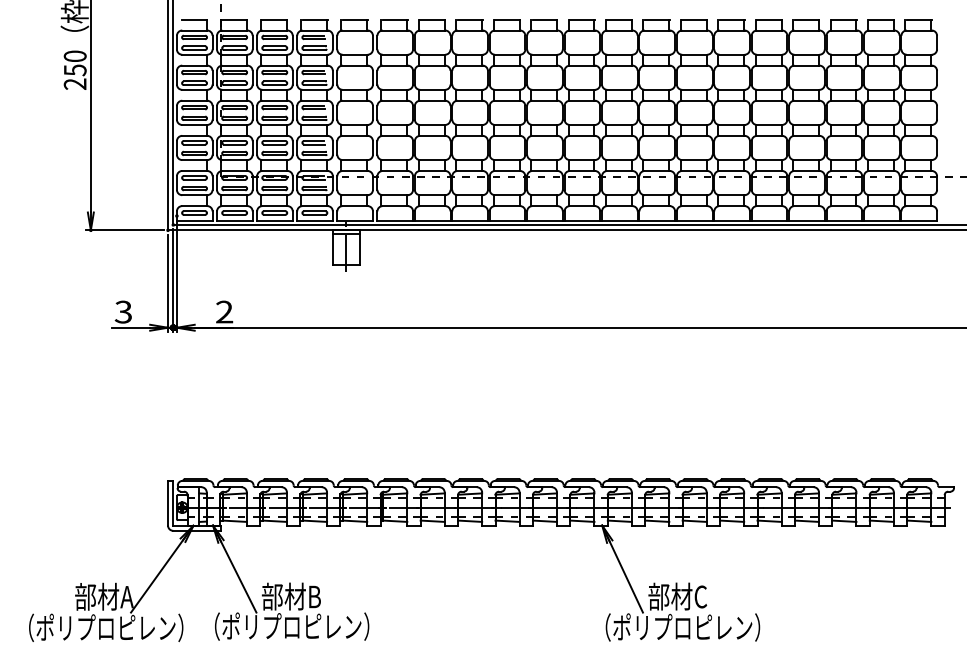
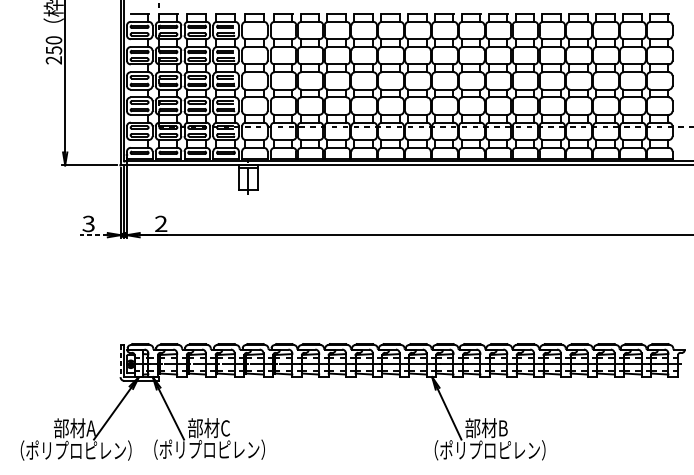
line: (130, 327) -> (93, 234), solid -> dashed
line: (168, 503) -> (120, 361), solid -> dashed
text: (314, 596) -> (225, 428), 部材B -> 部材C
text: (700, 596) -> (502, 428), 部材C -> 部材B

